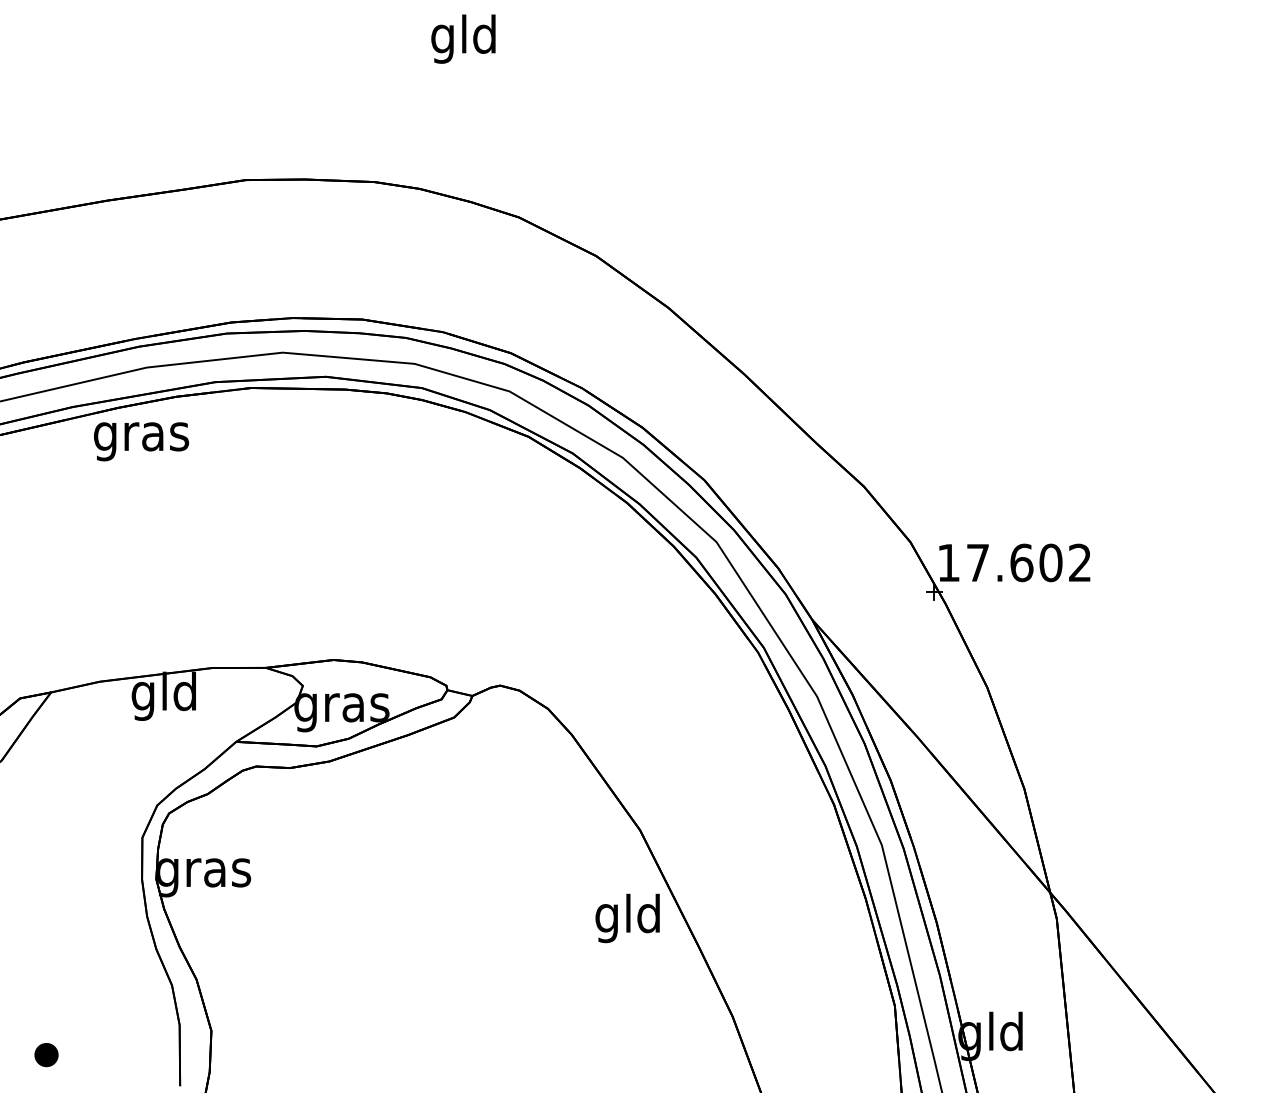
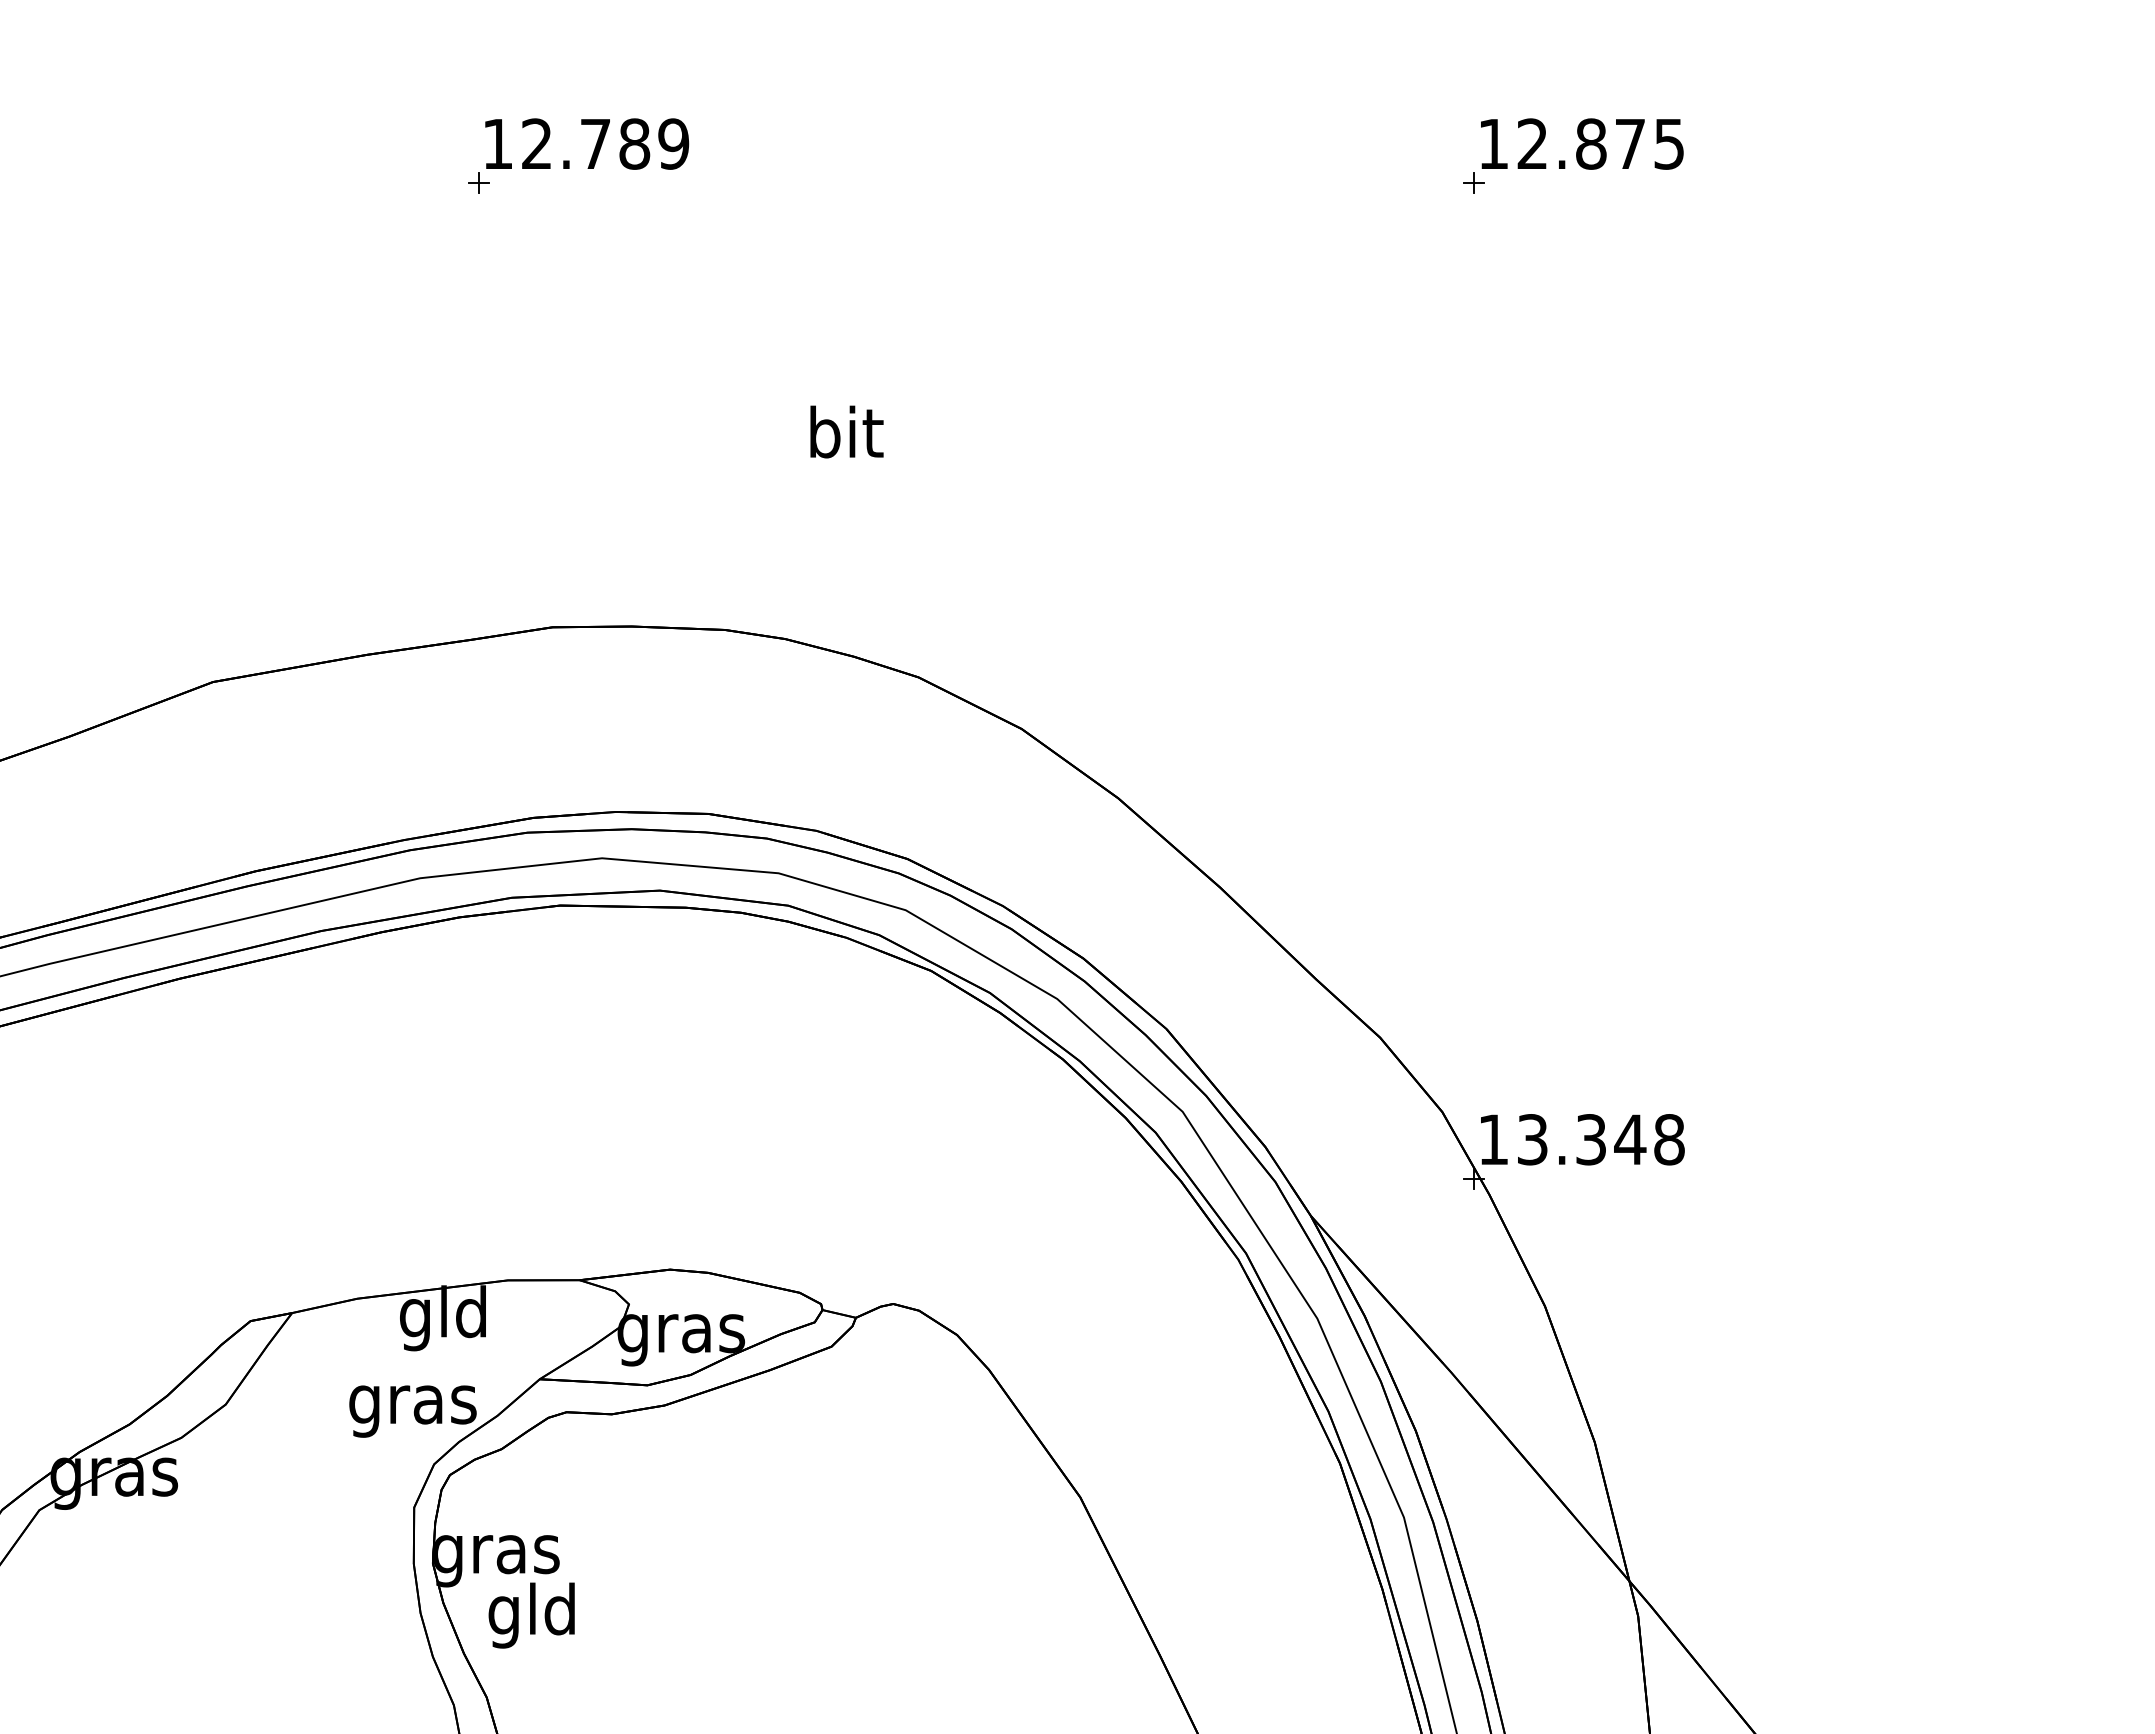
text: (463, 39) -> (843, 438), gld -> bit
text: (141, 441) -> (412, 1411), moved
text: (1029, 562) -> (1601, 1139), 17.602 -> 13.348
text: (627, 918) -> (531, 1615), moved

